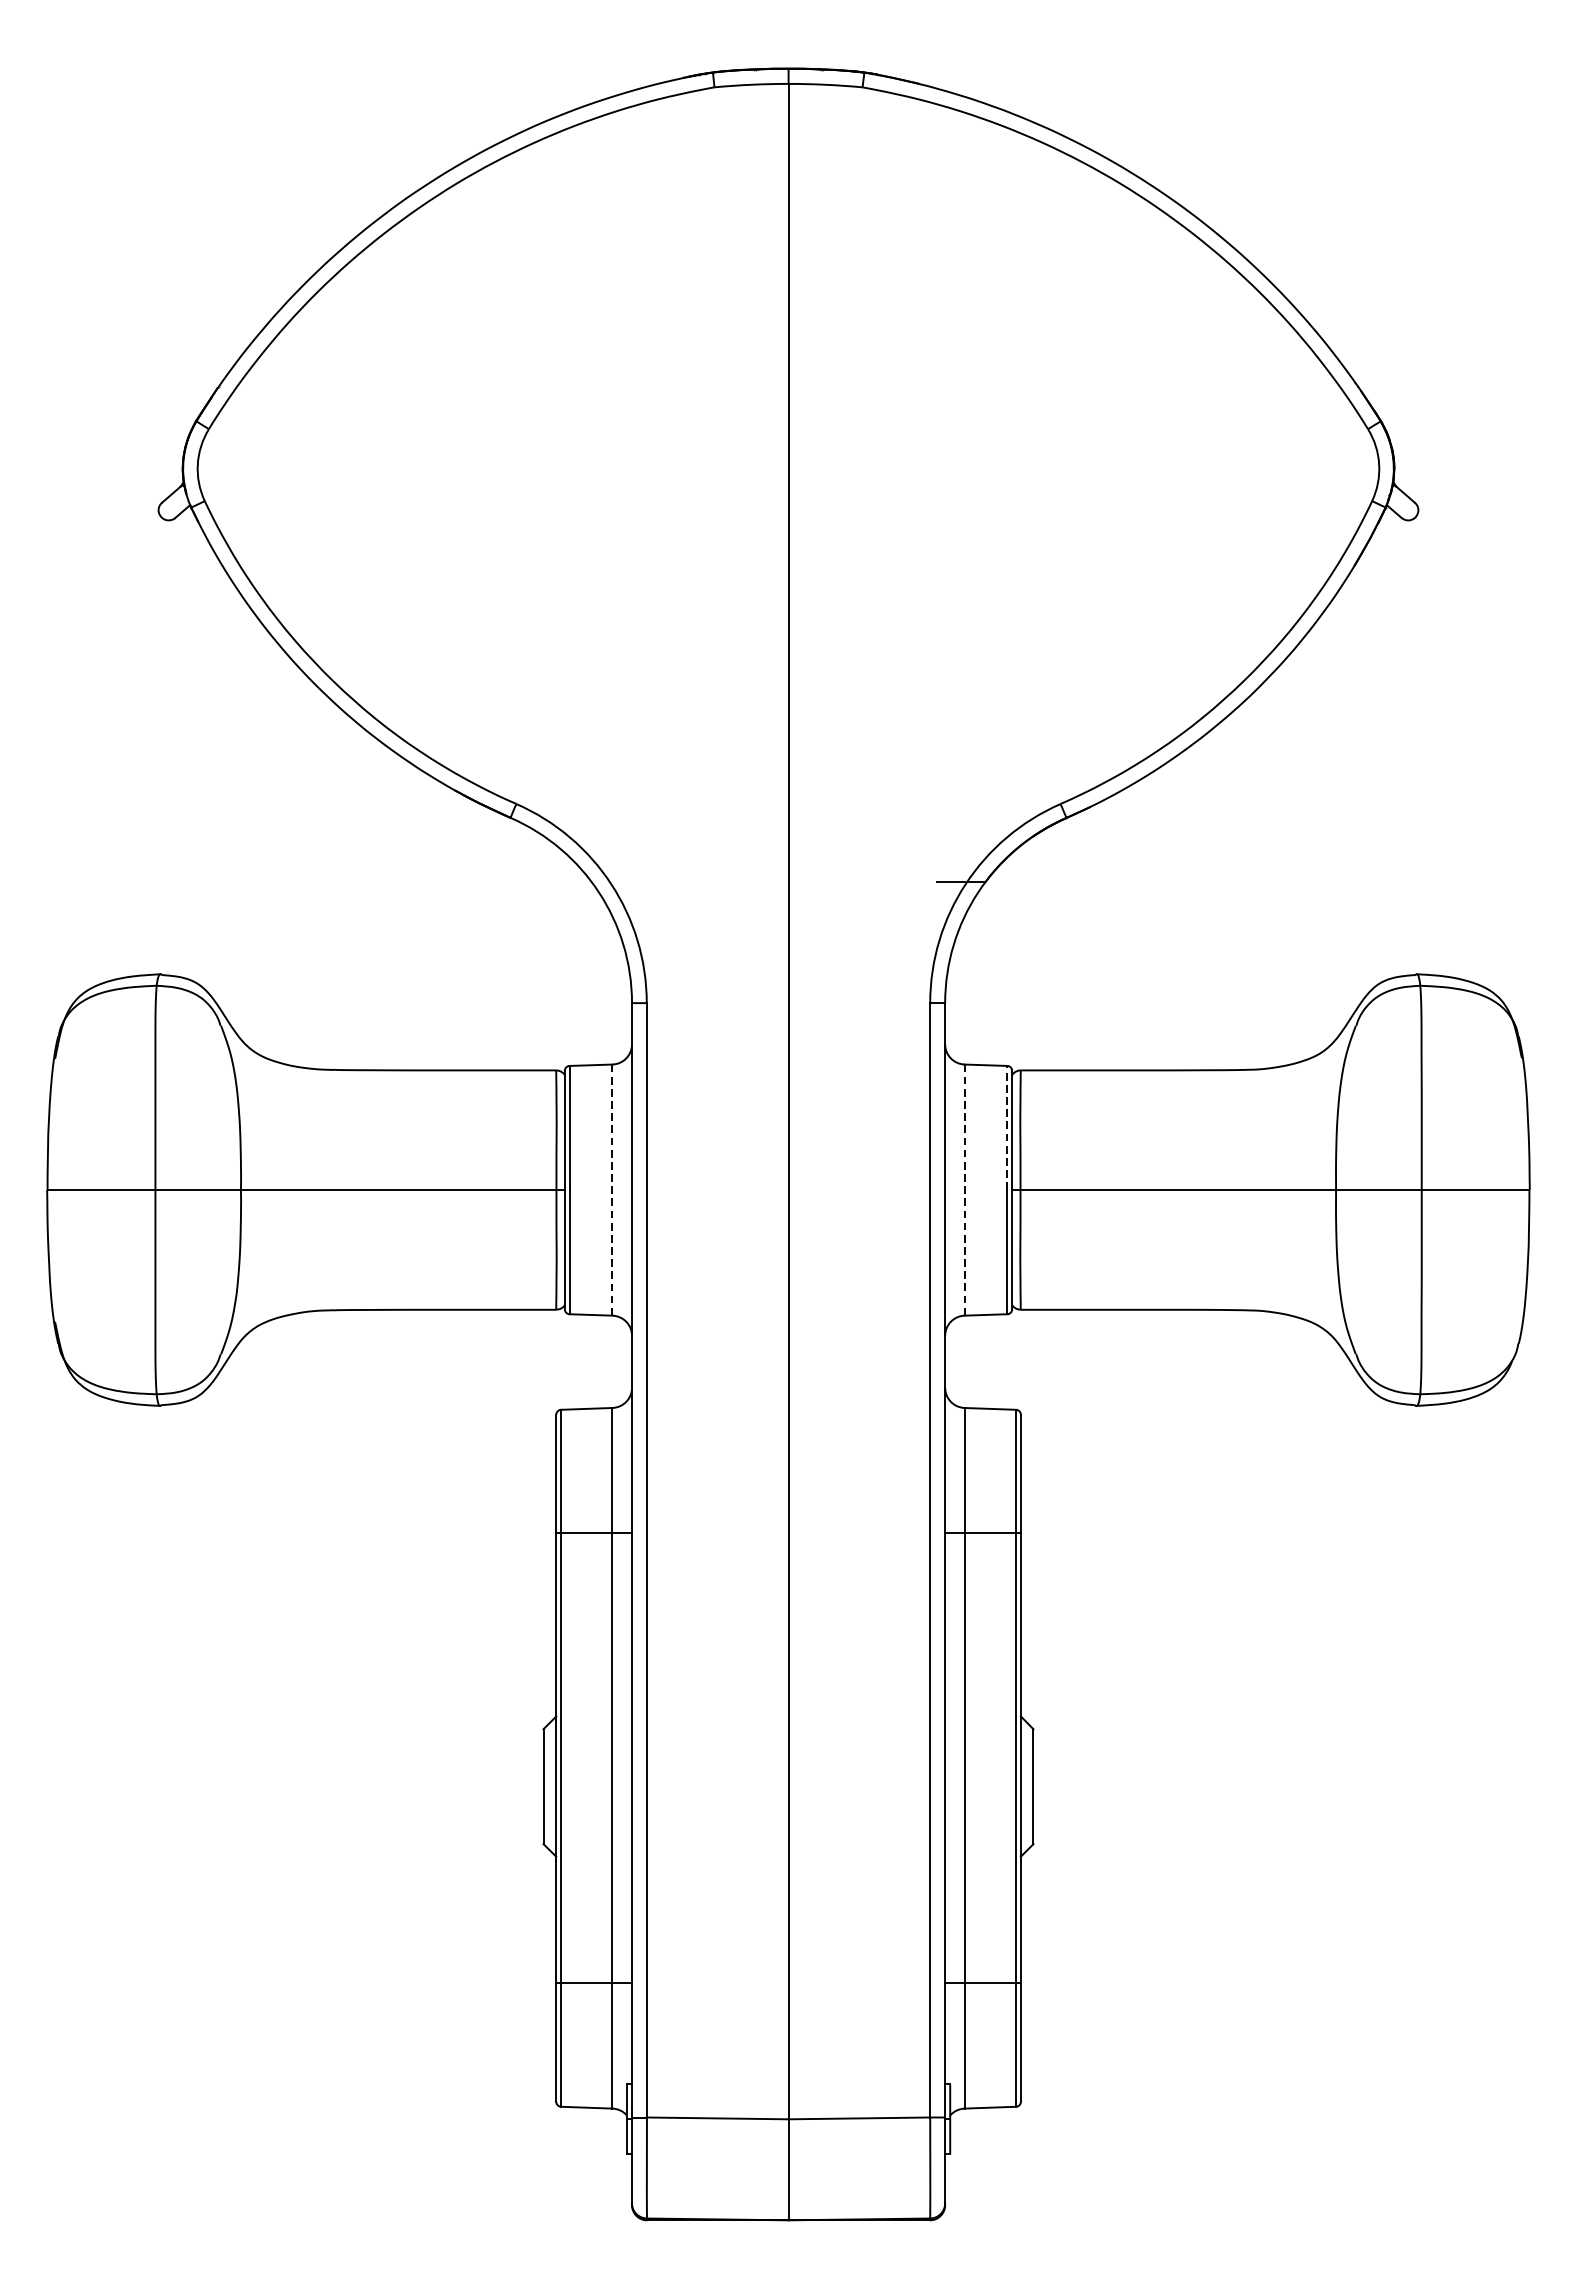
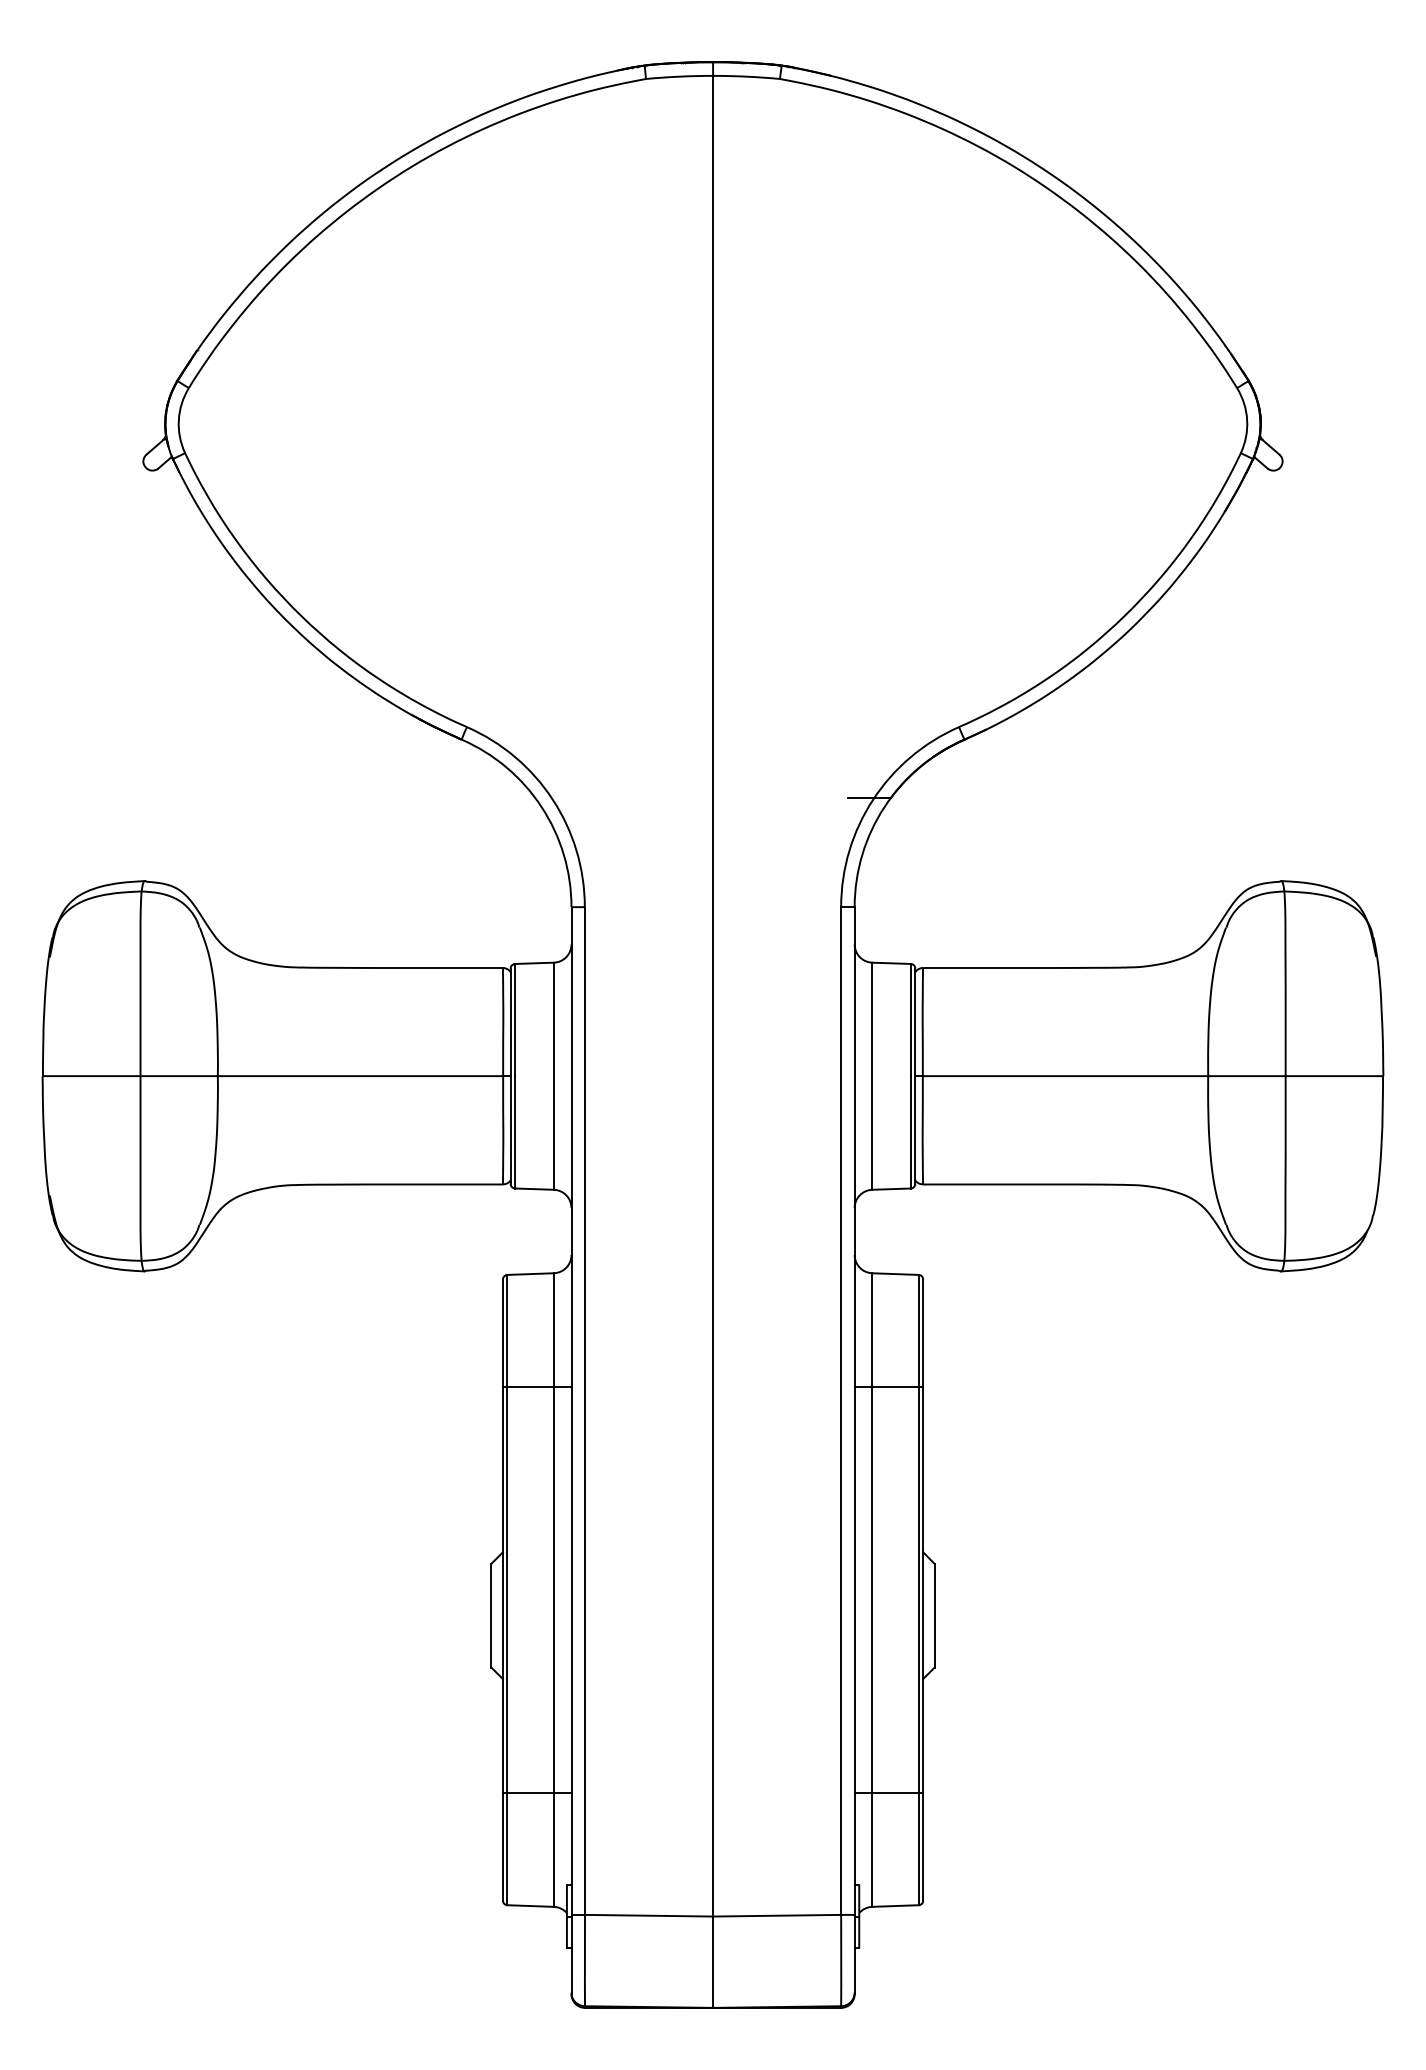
line: (1006, 1127) -> (910, 1019), dashed -> solid
line: (612, 1190) -> (553, 1076), dashed -> solid
line: (964, 1190) -> (872, 1076), dashed -> solid

